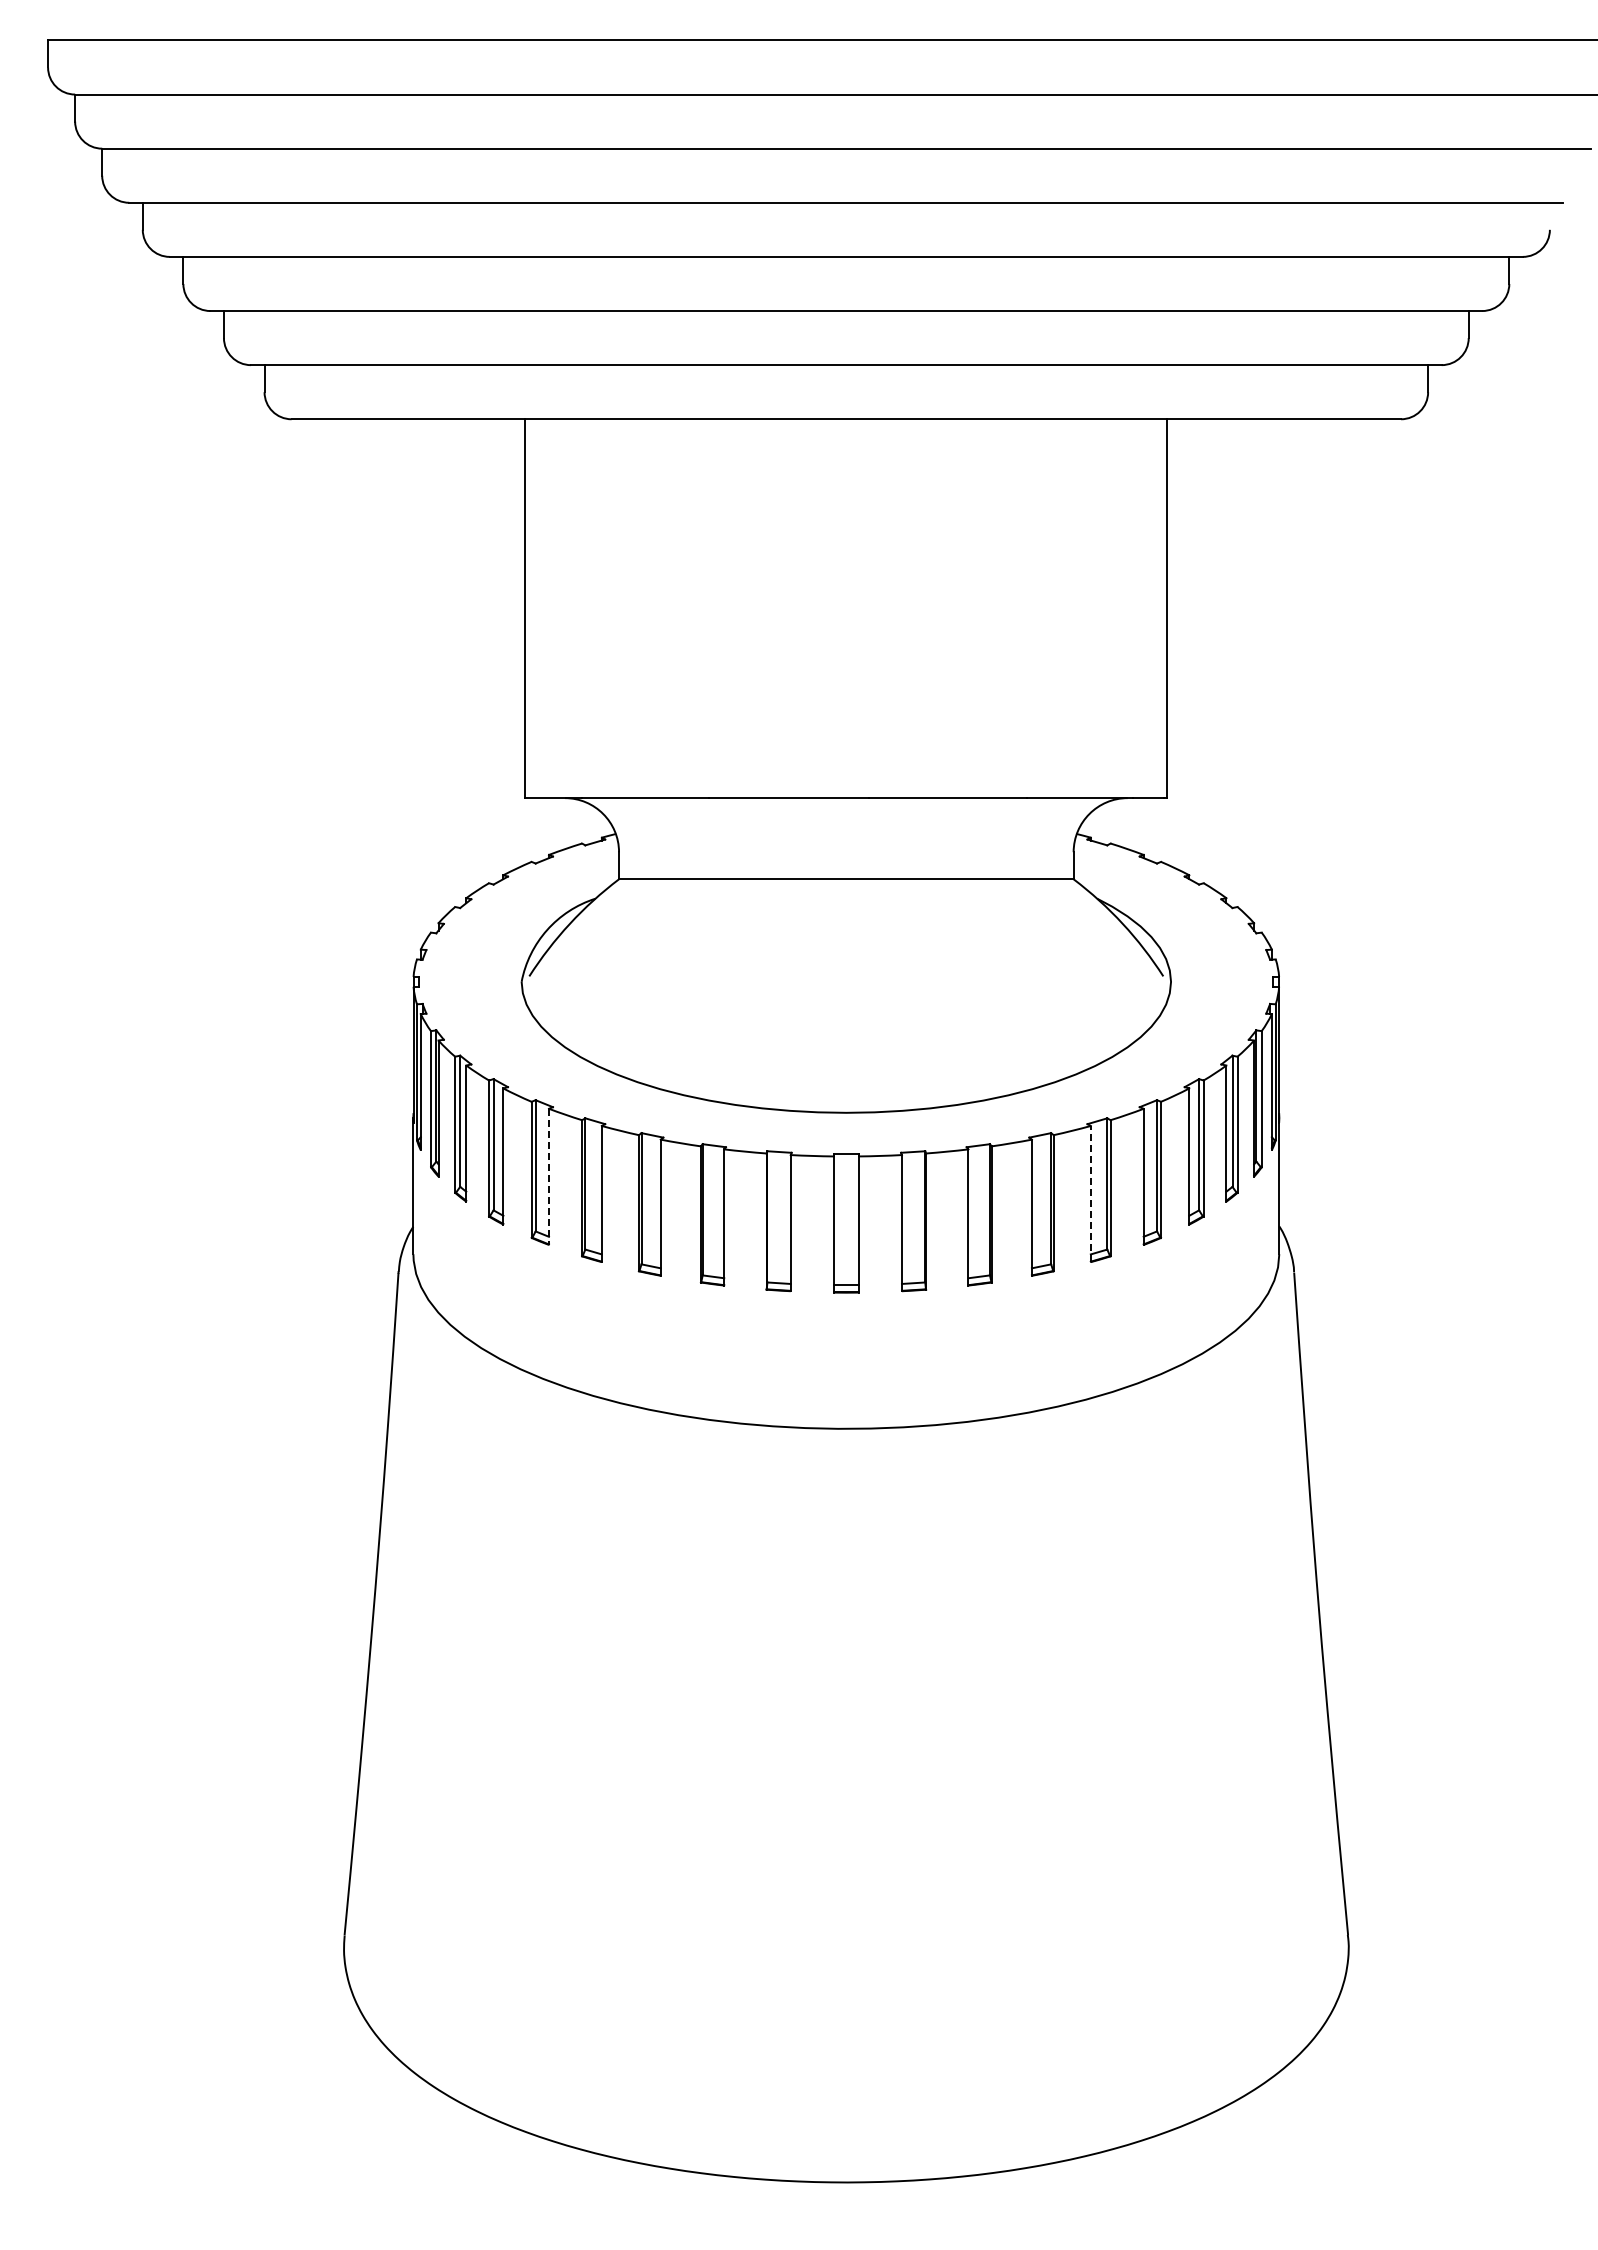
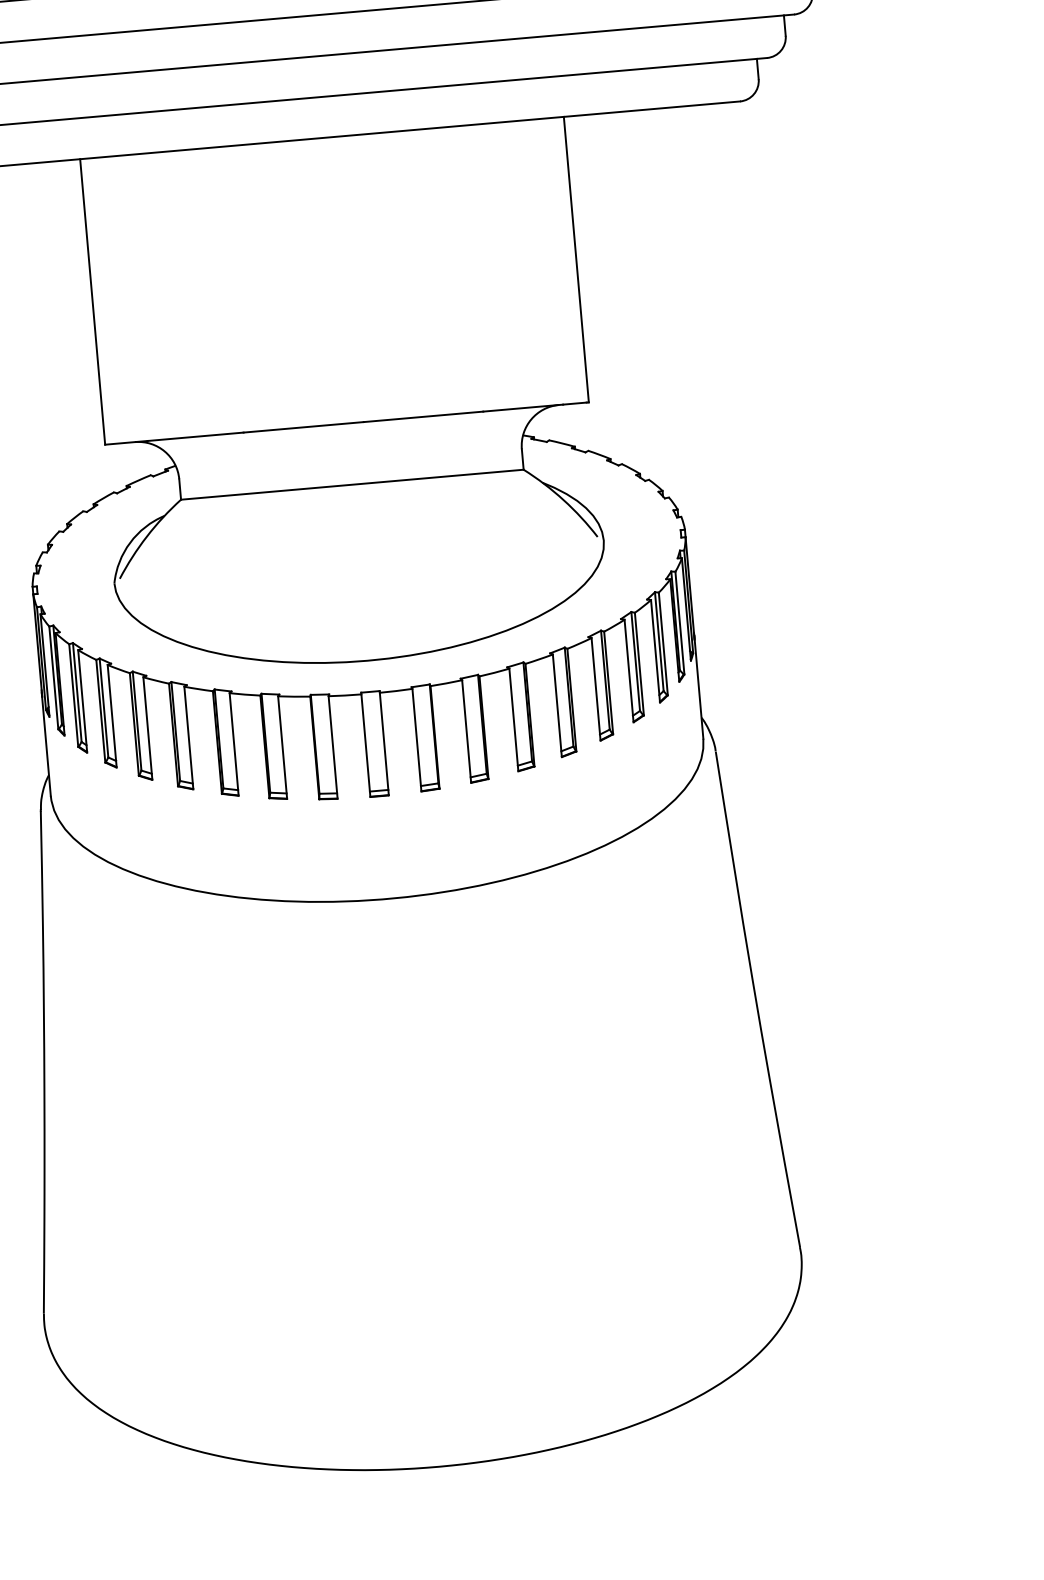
line: (548, 1177) -> (147, 729), dashed -> solid
line: (1090, 1193) -> (557, 705), dashed -> solid

